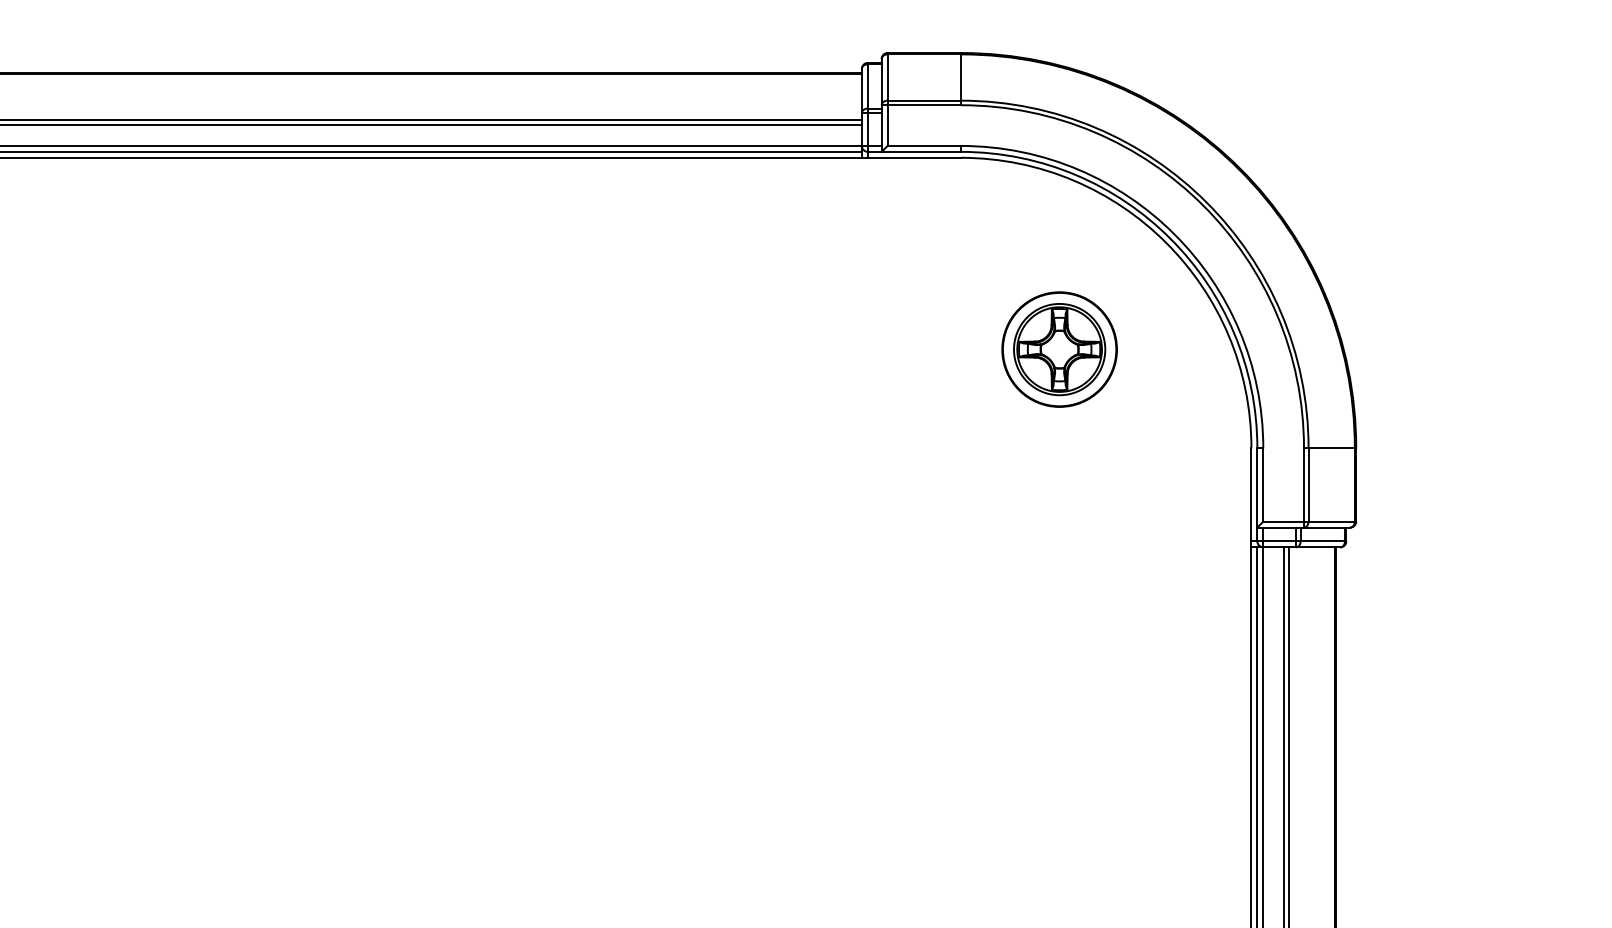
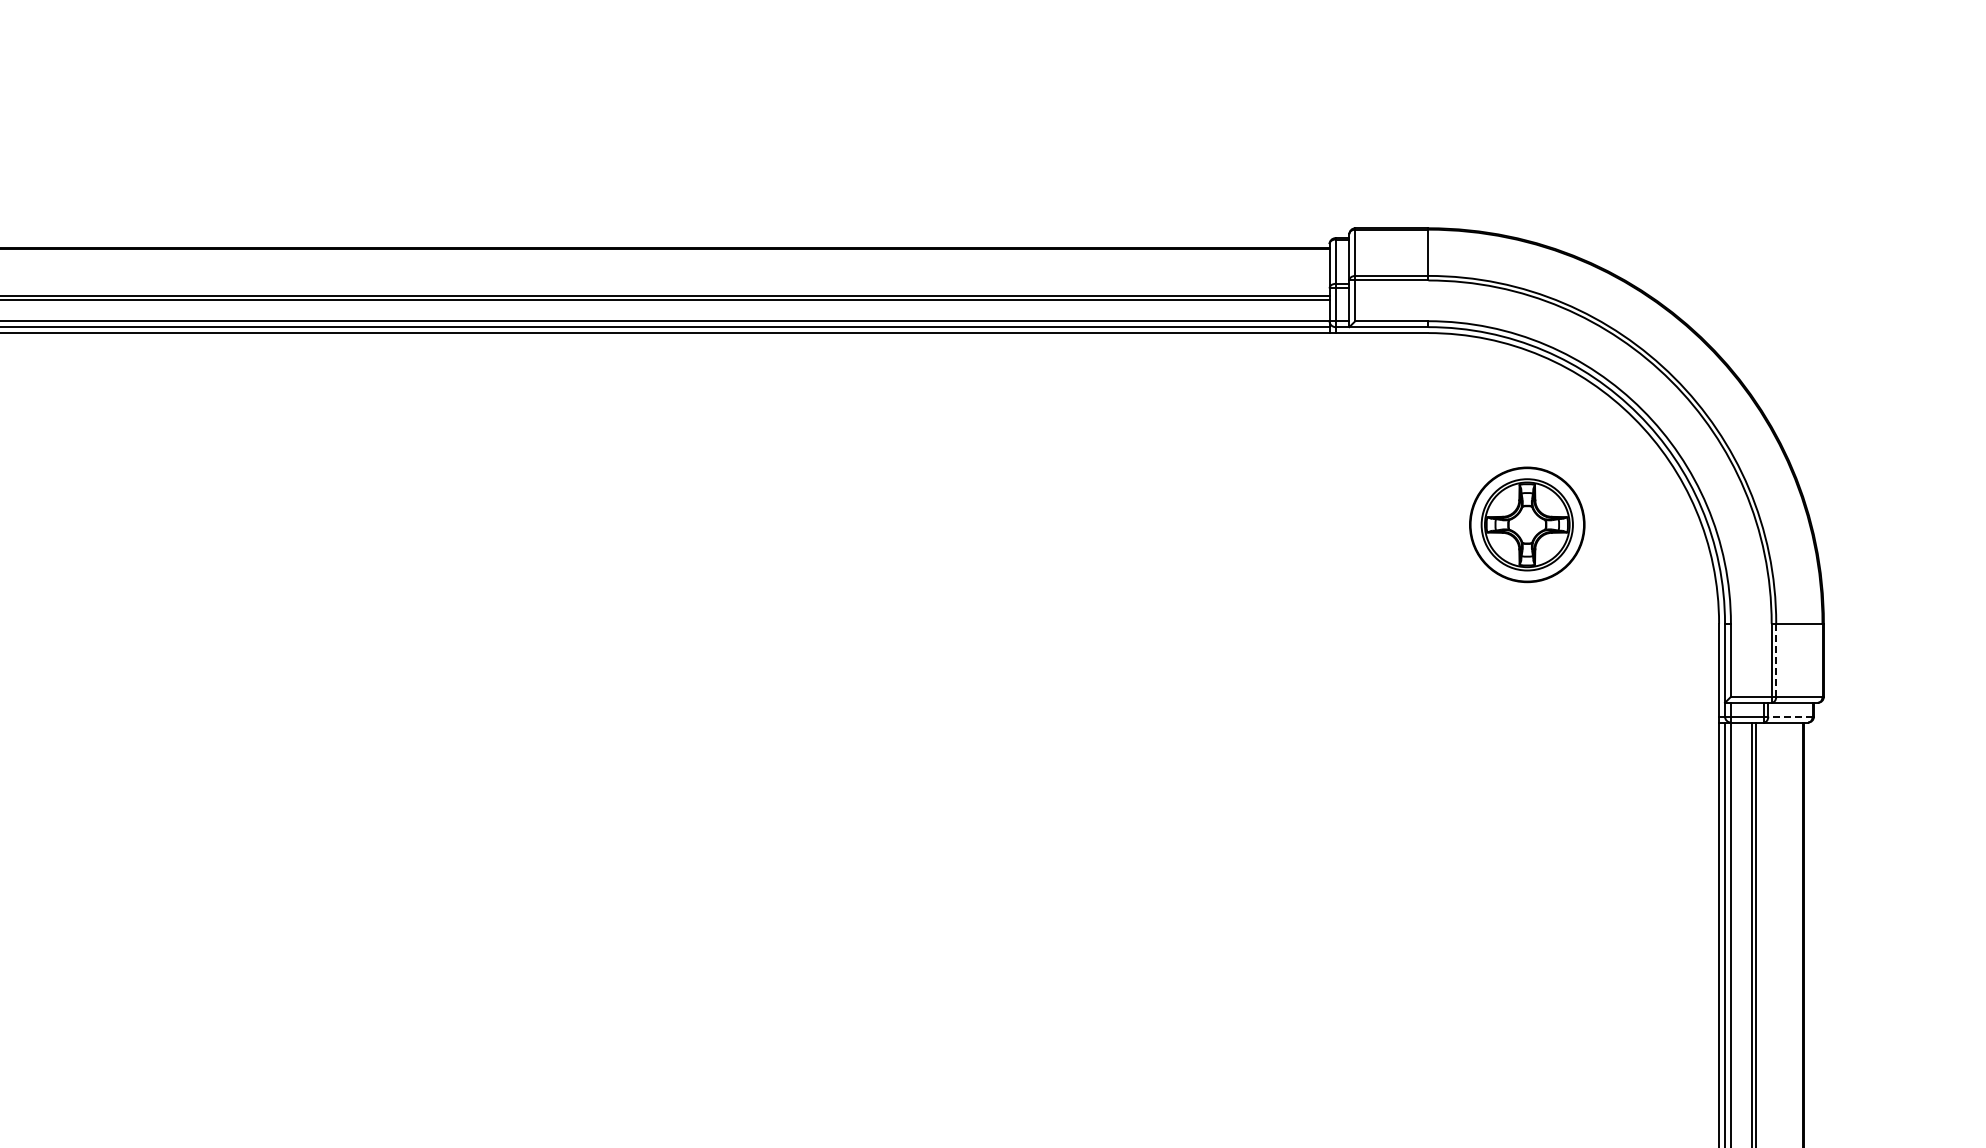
line: (1308, 485) -> (1776, 660), solid -> dashed
line: (1321, 541) -> (1789, 716), solid -> dashed

